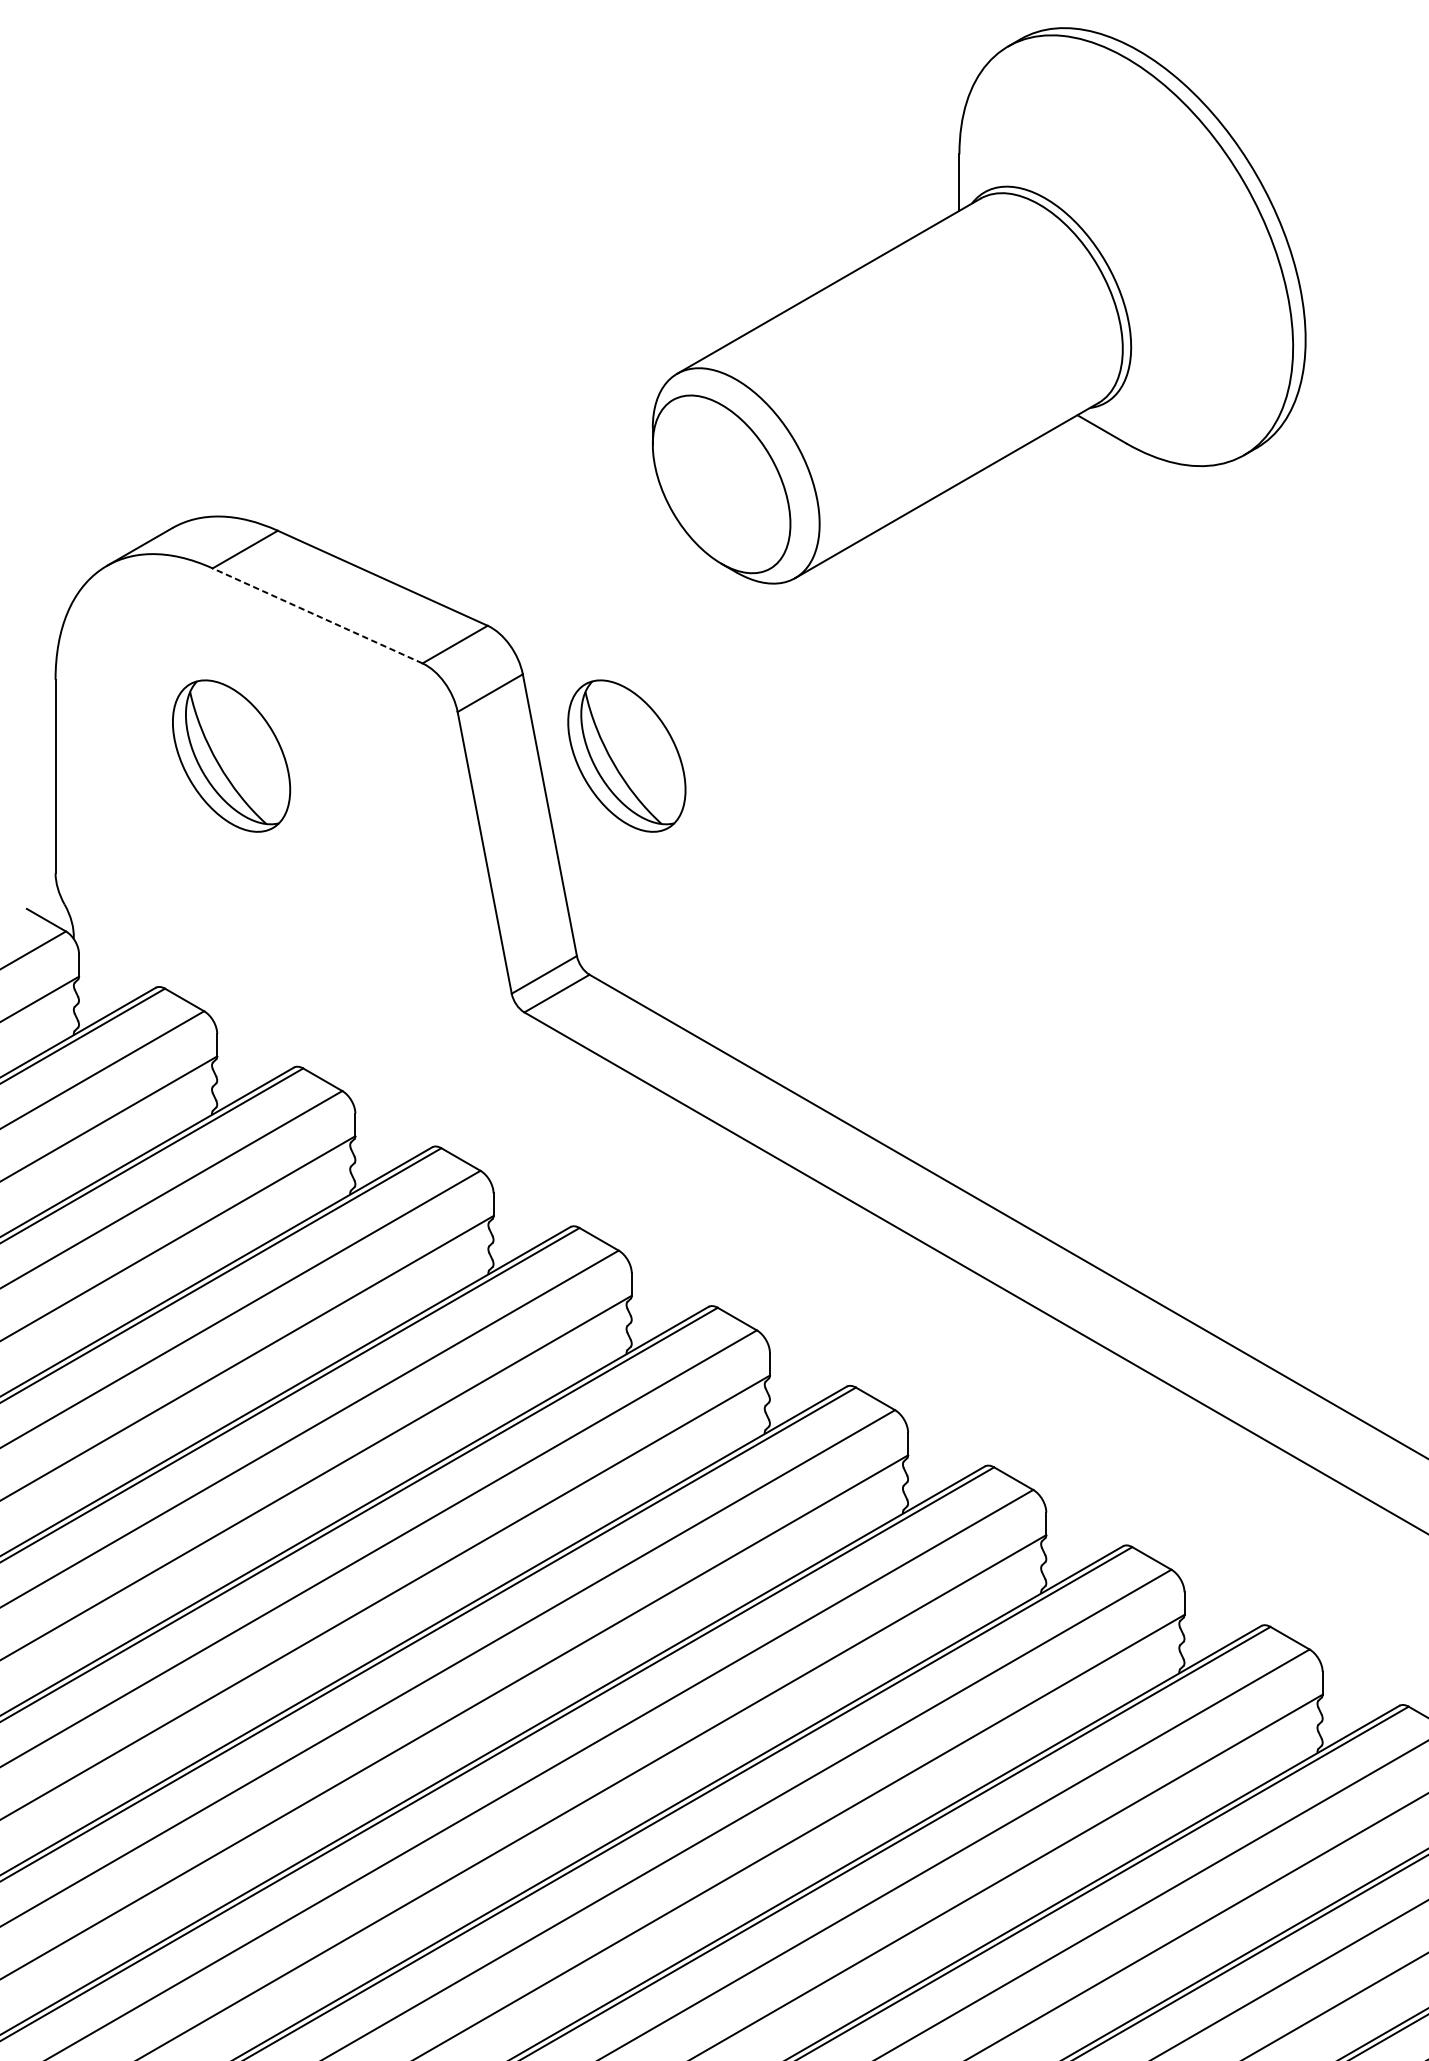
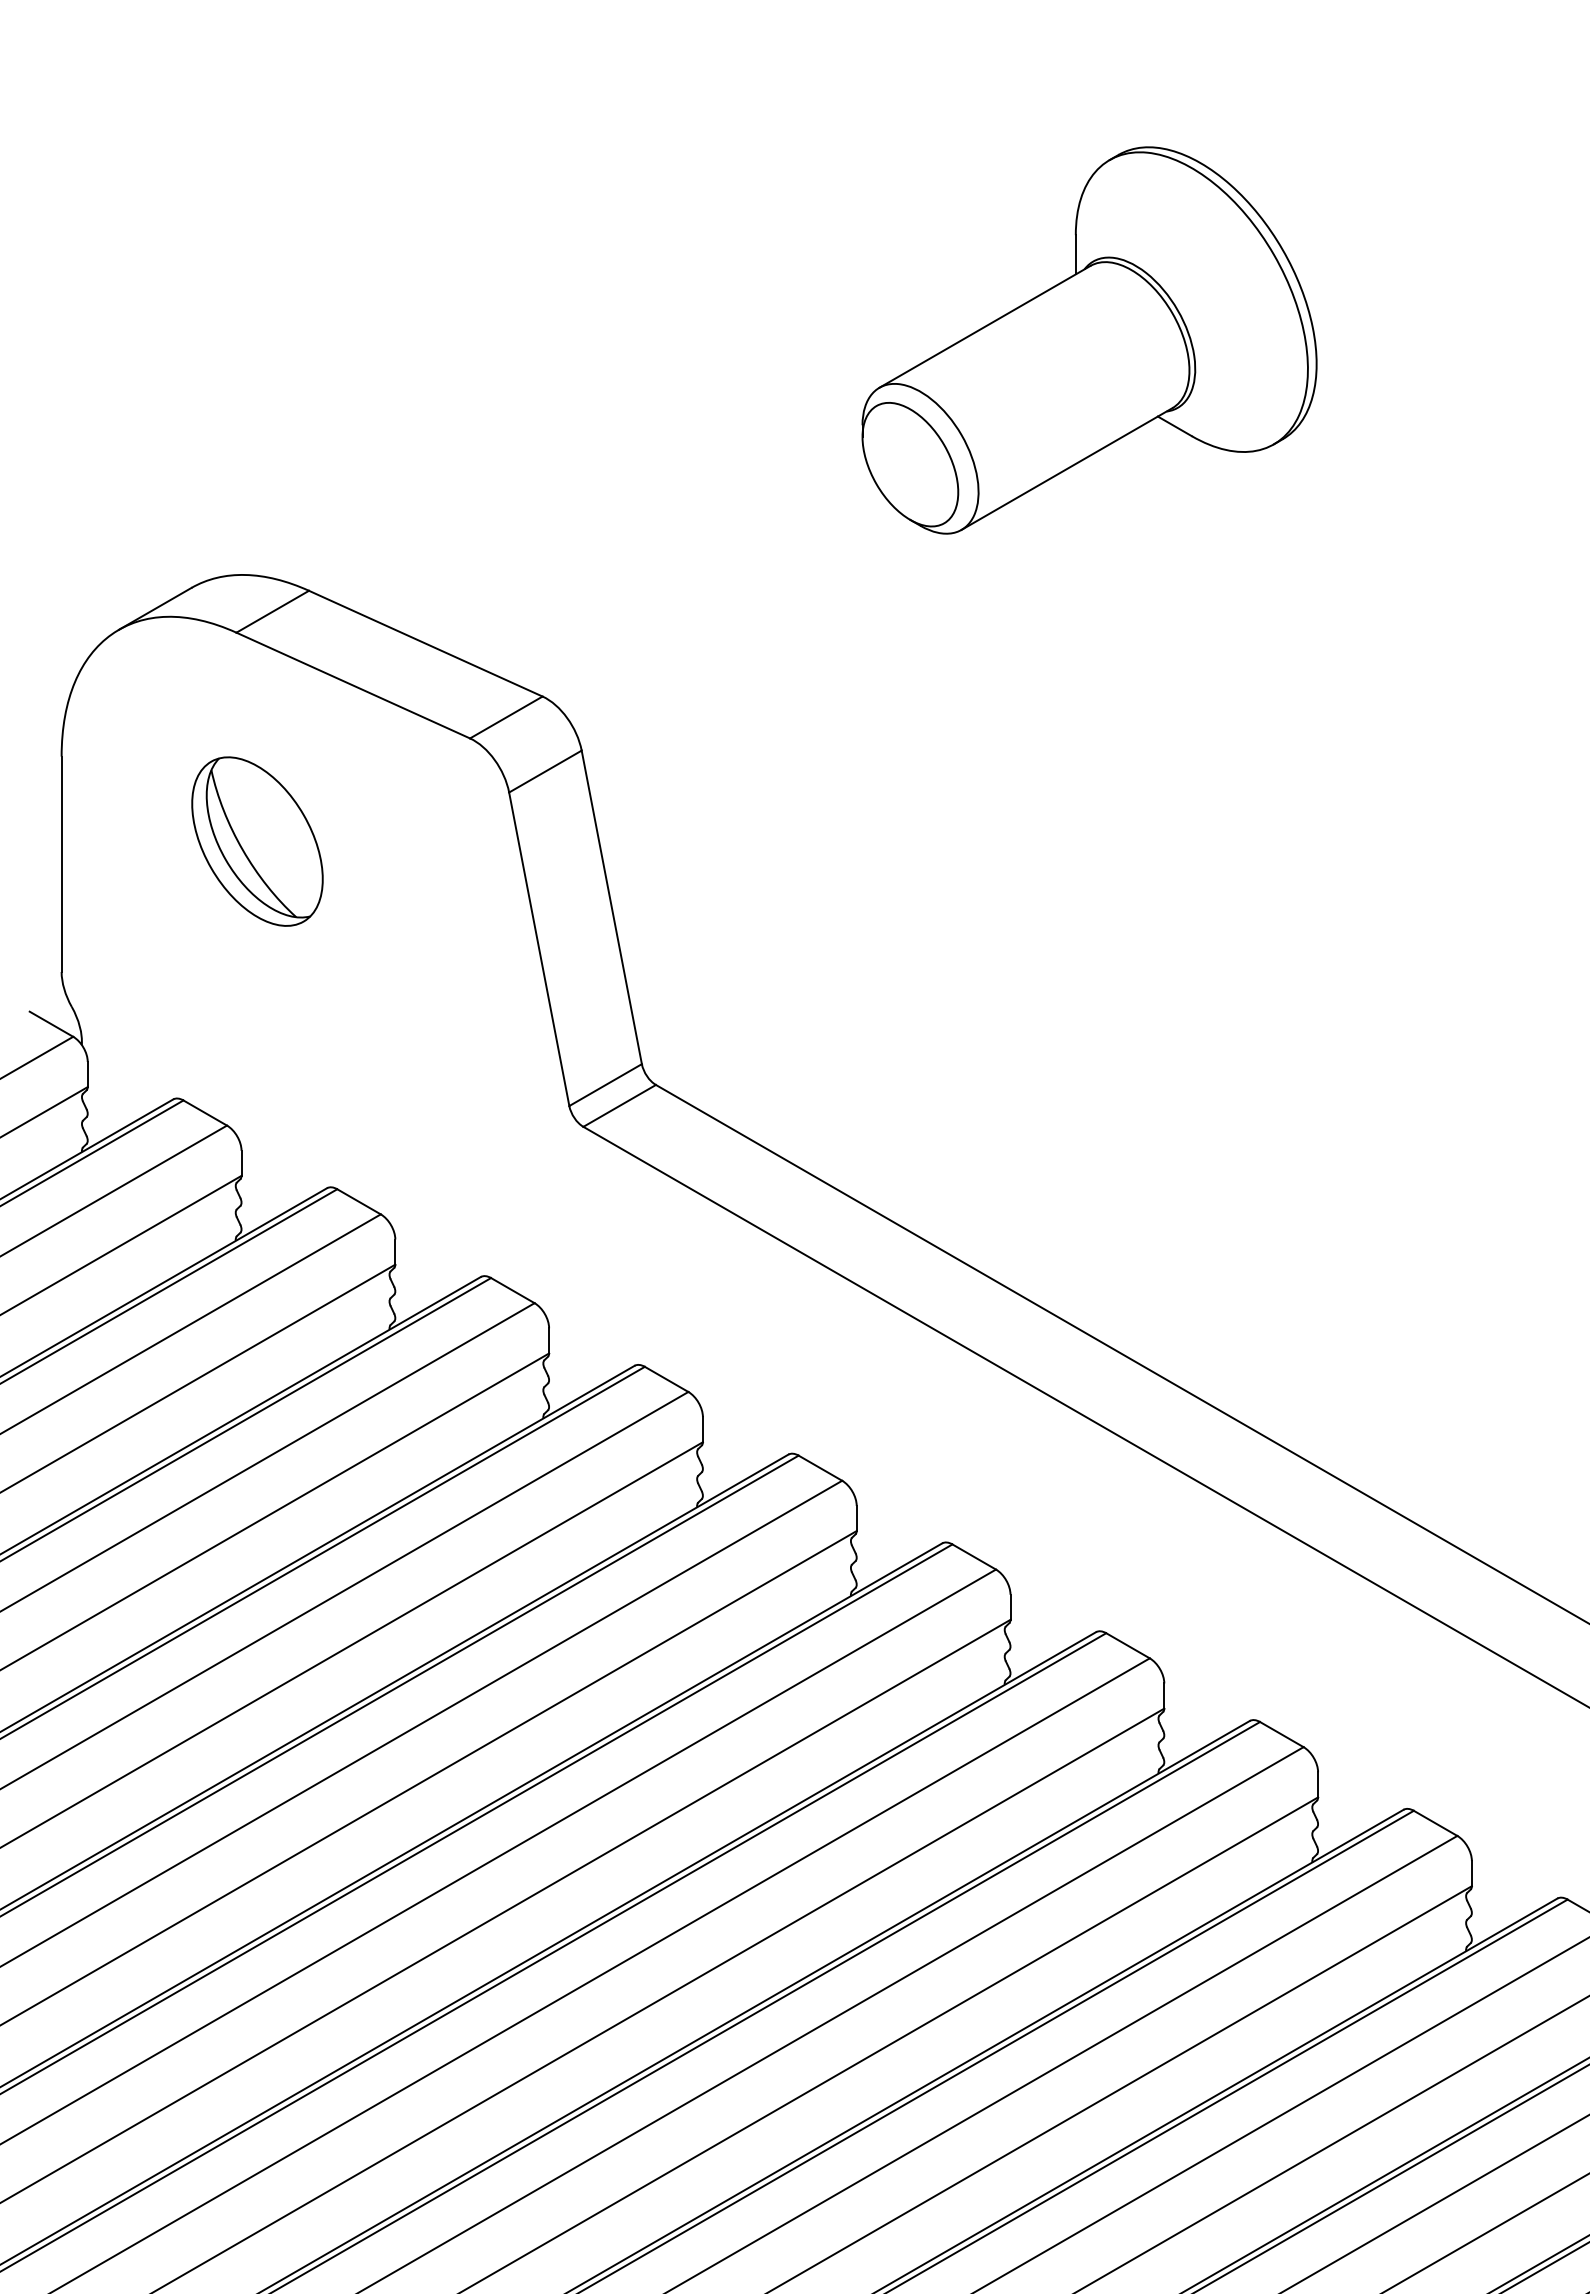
part: (979, 305) -> (1089, 340), size x0.62
line: (316, 615) -> (352, 685), dashed -> solid
part: (626, 756) -> (697, 841), removed

